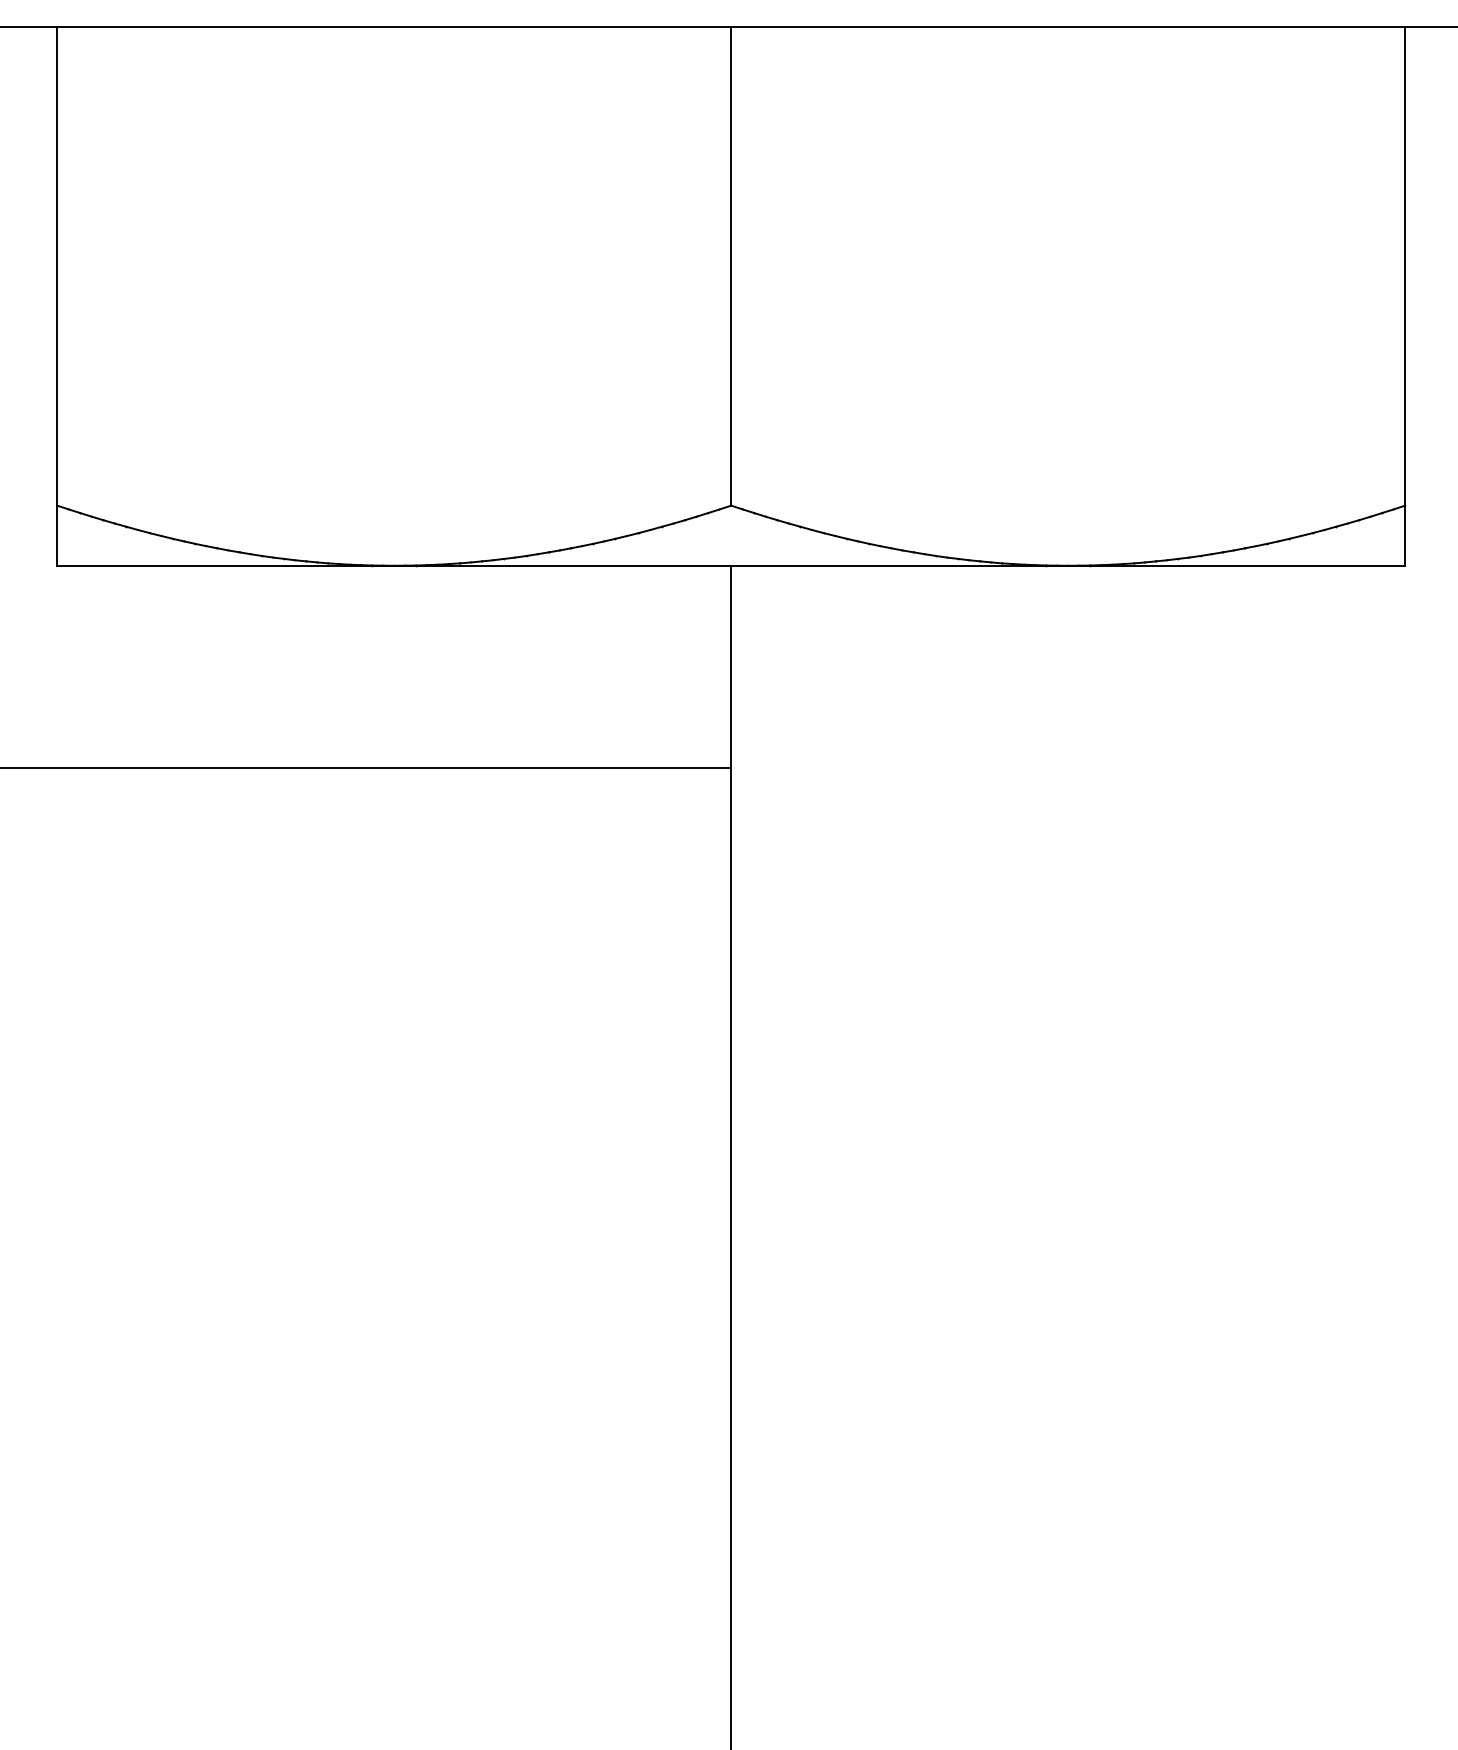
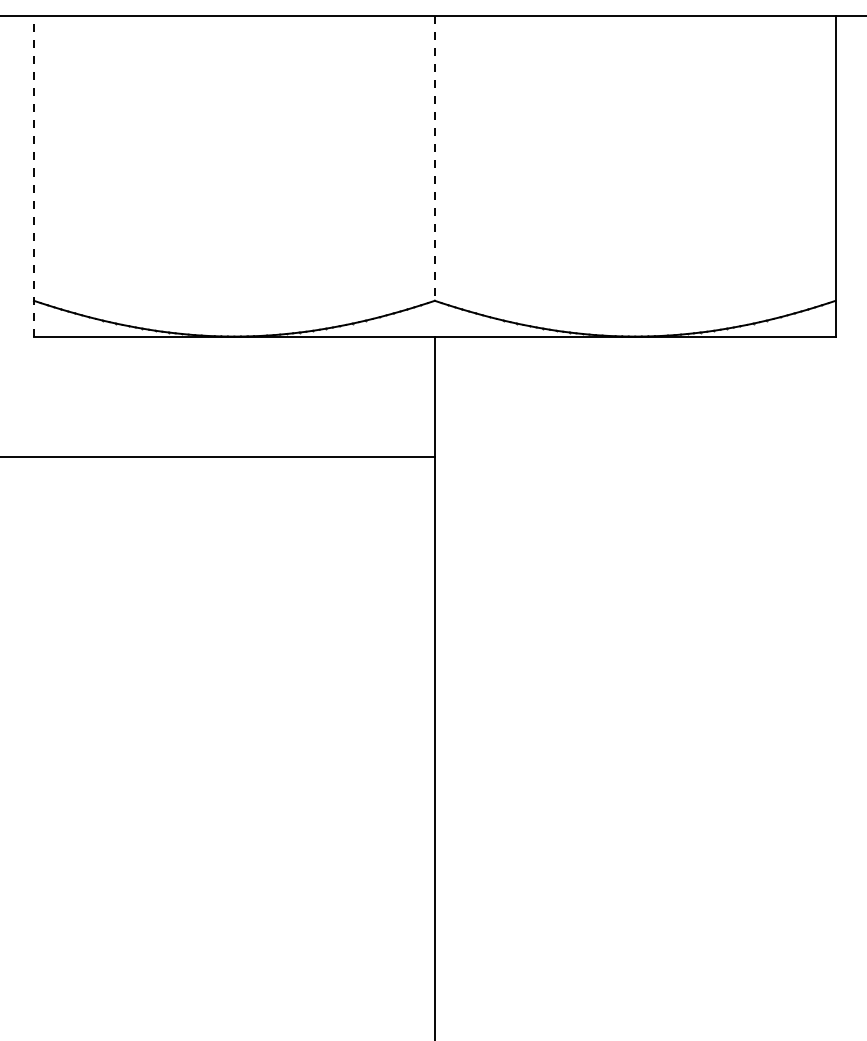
line: (730, 266) -> (434, 158), solid -> dashed
line: (58, 294) -> (34, 175), solid -> dashed

